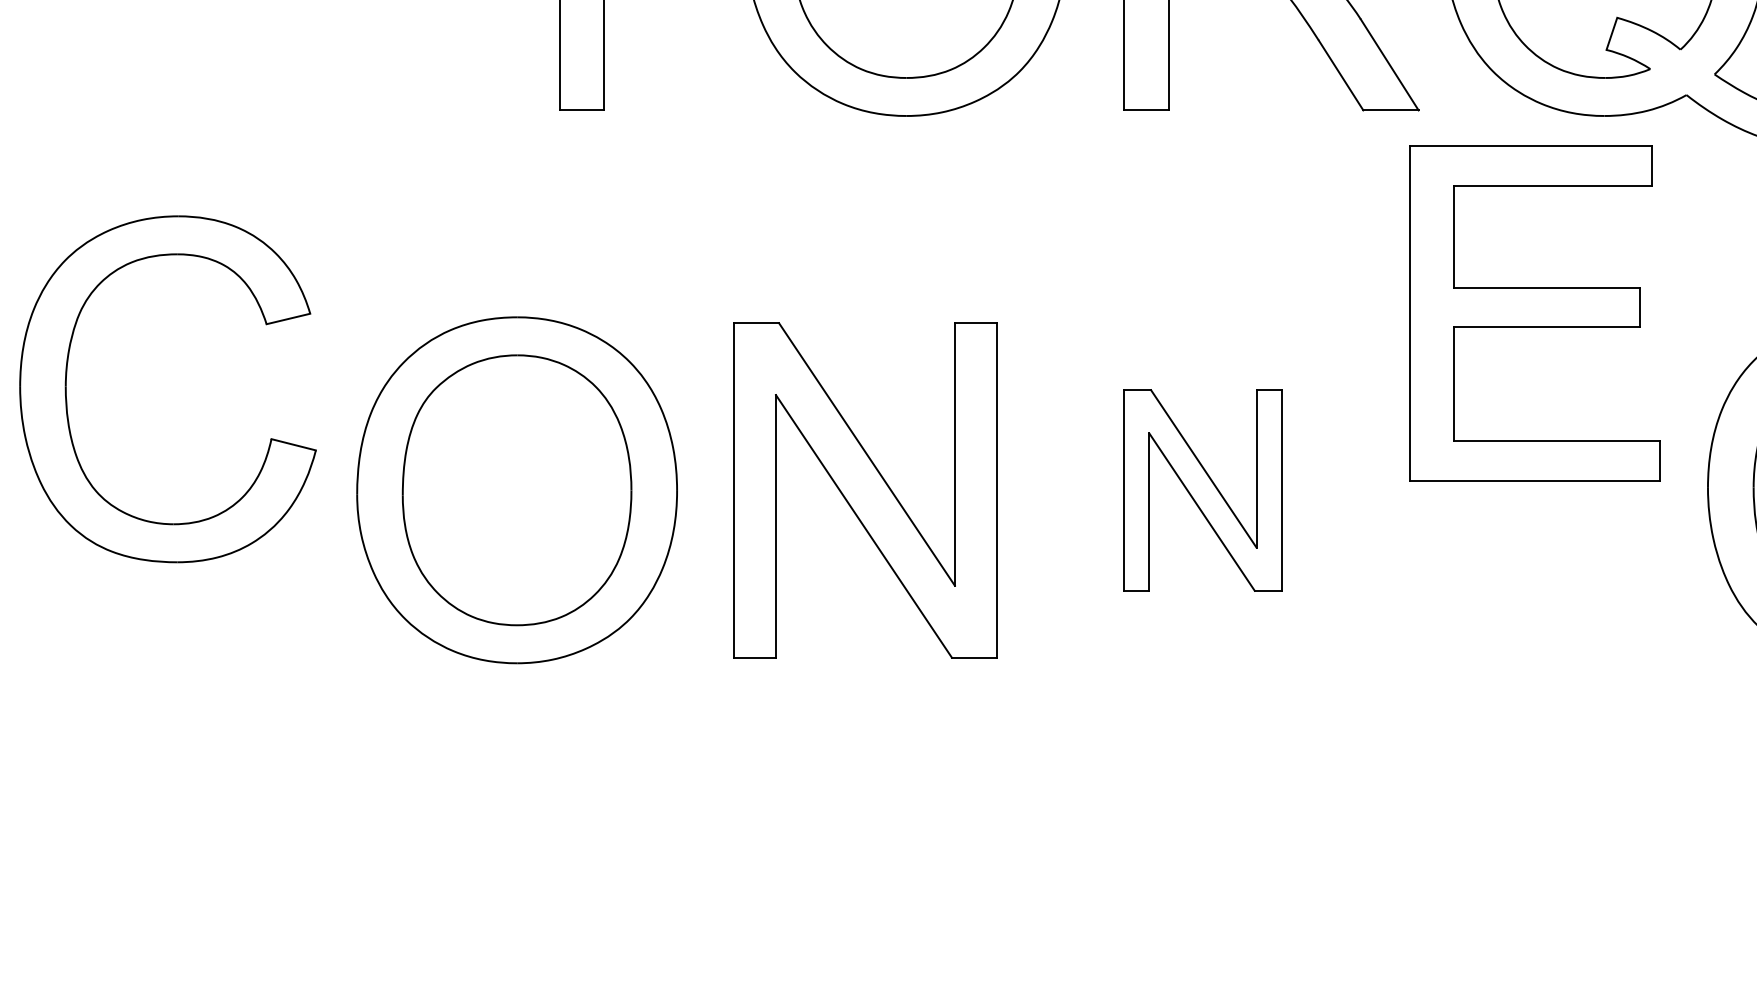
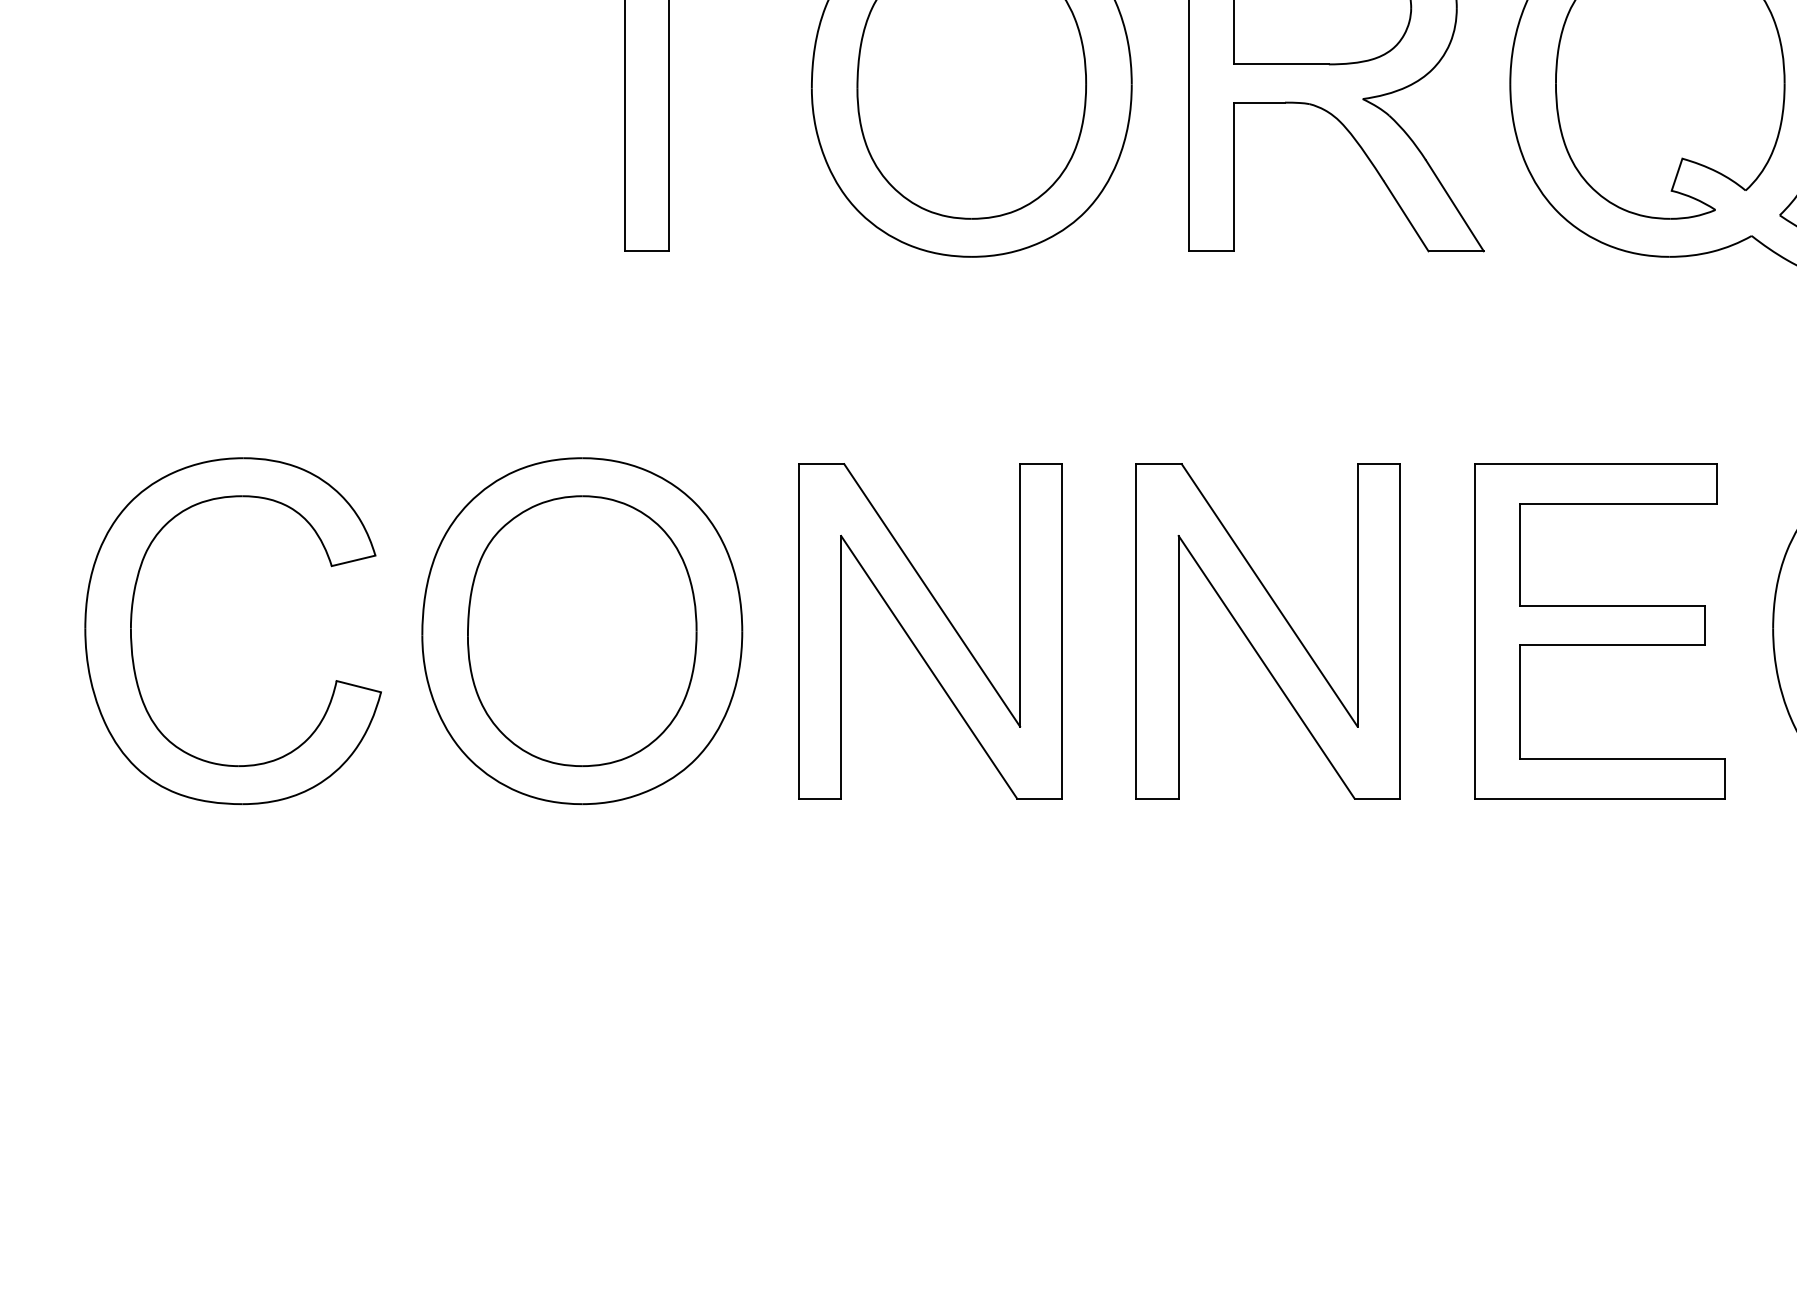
part: (1534, 313) -> (1599, 631), moved
part: (67, 397) -> (132, 639), moved
part: (1202, 490) -> (1267, 631), size x1.67

